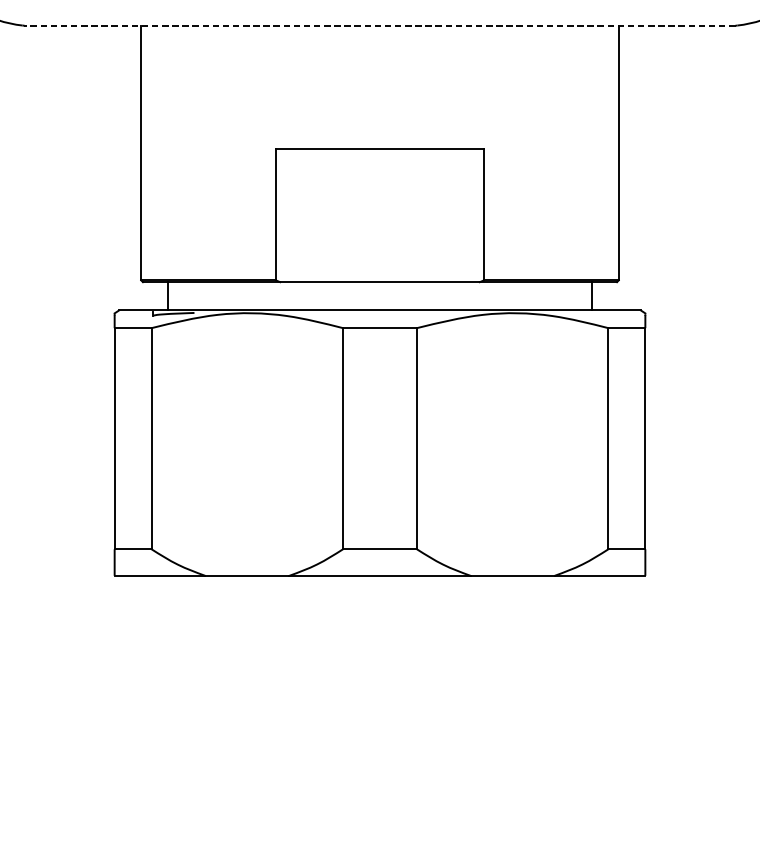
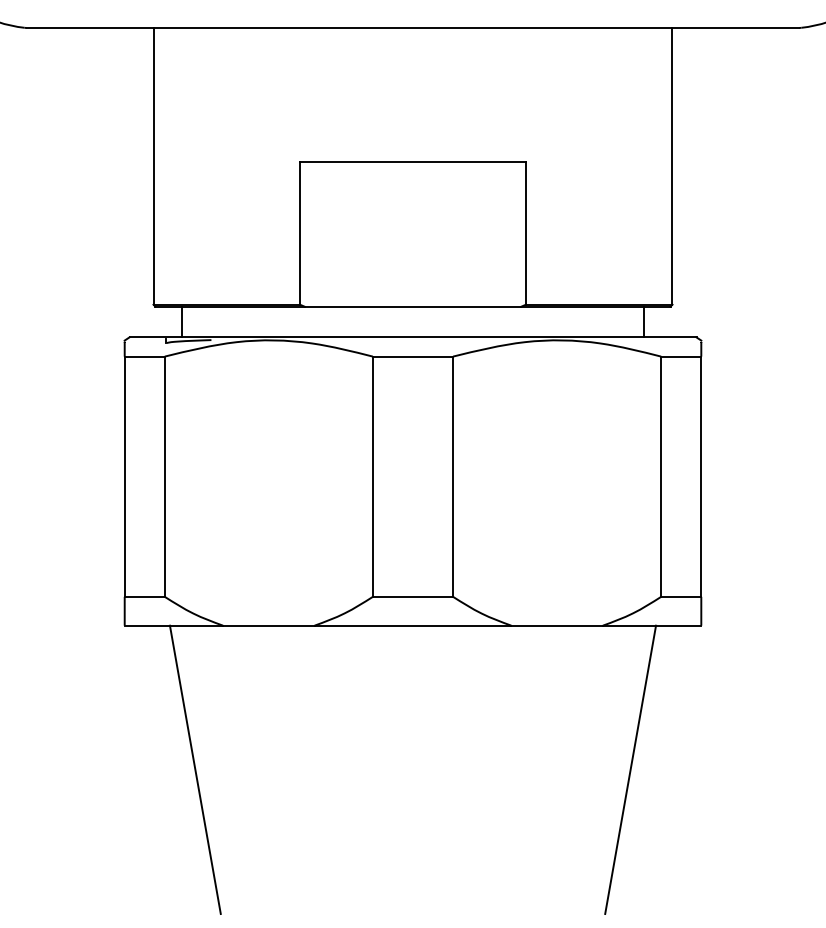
line: (379, 25) -> (412, 27), dashed -> solid
line: (178, 708) -> (194, 769), added
line: (580, 708) -> (630, 769), added

